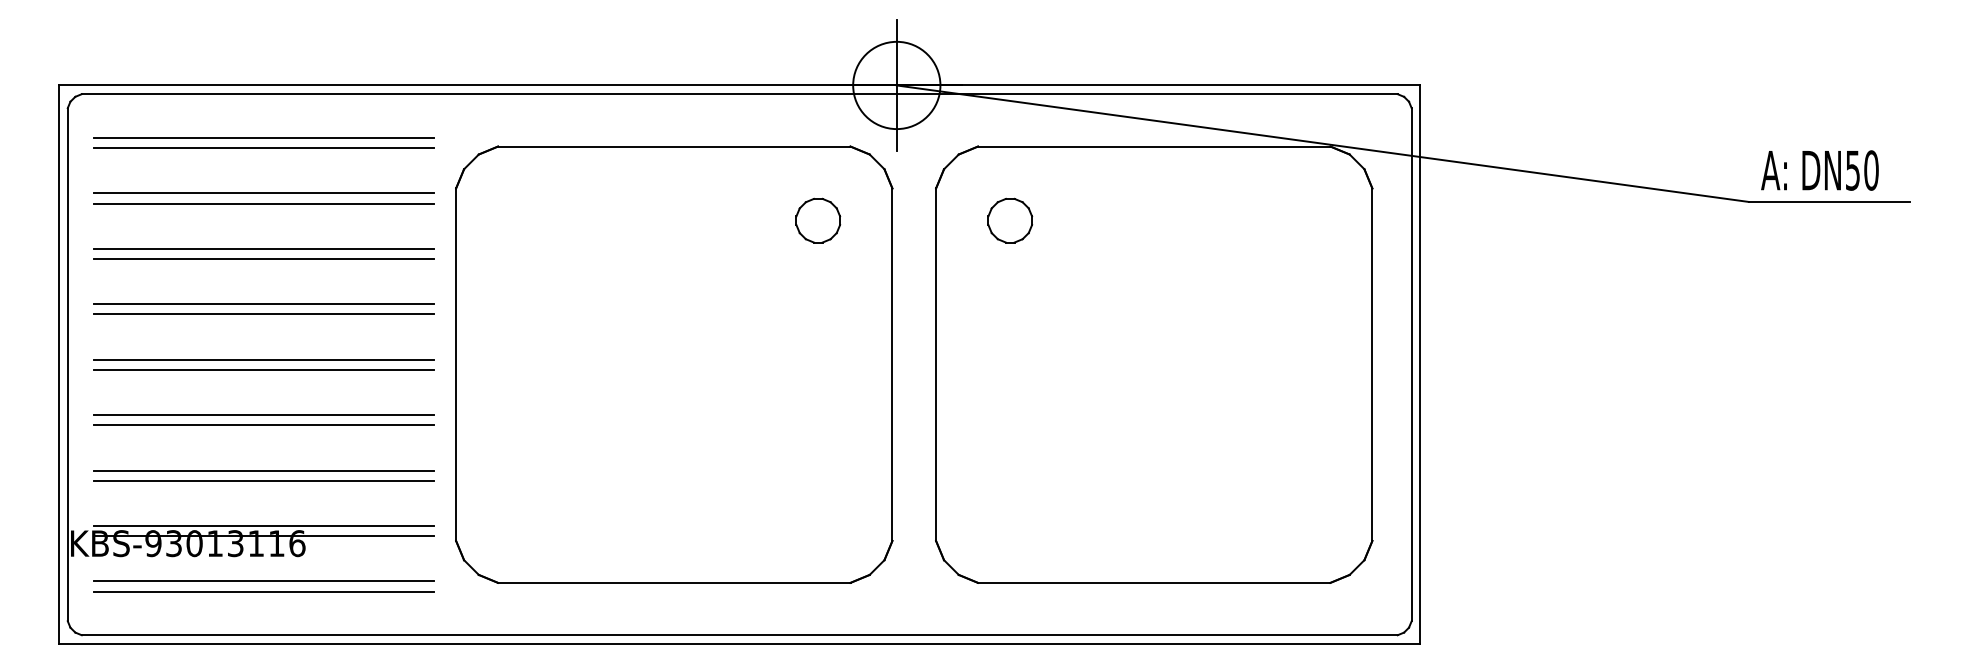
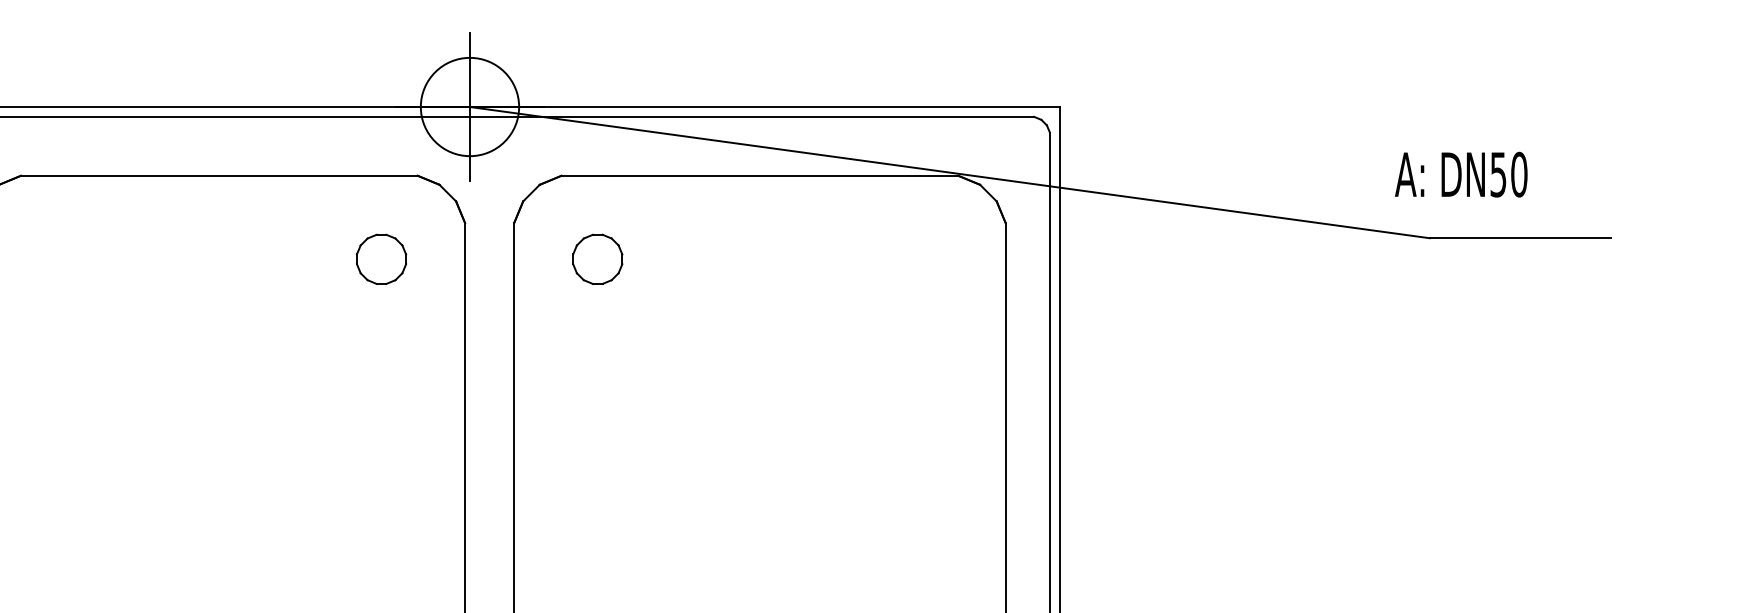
text: (1819, 170) -> (1460, 174), moved

